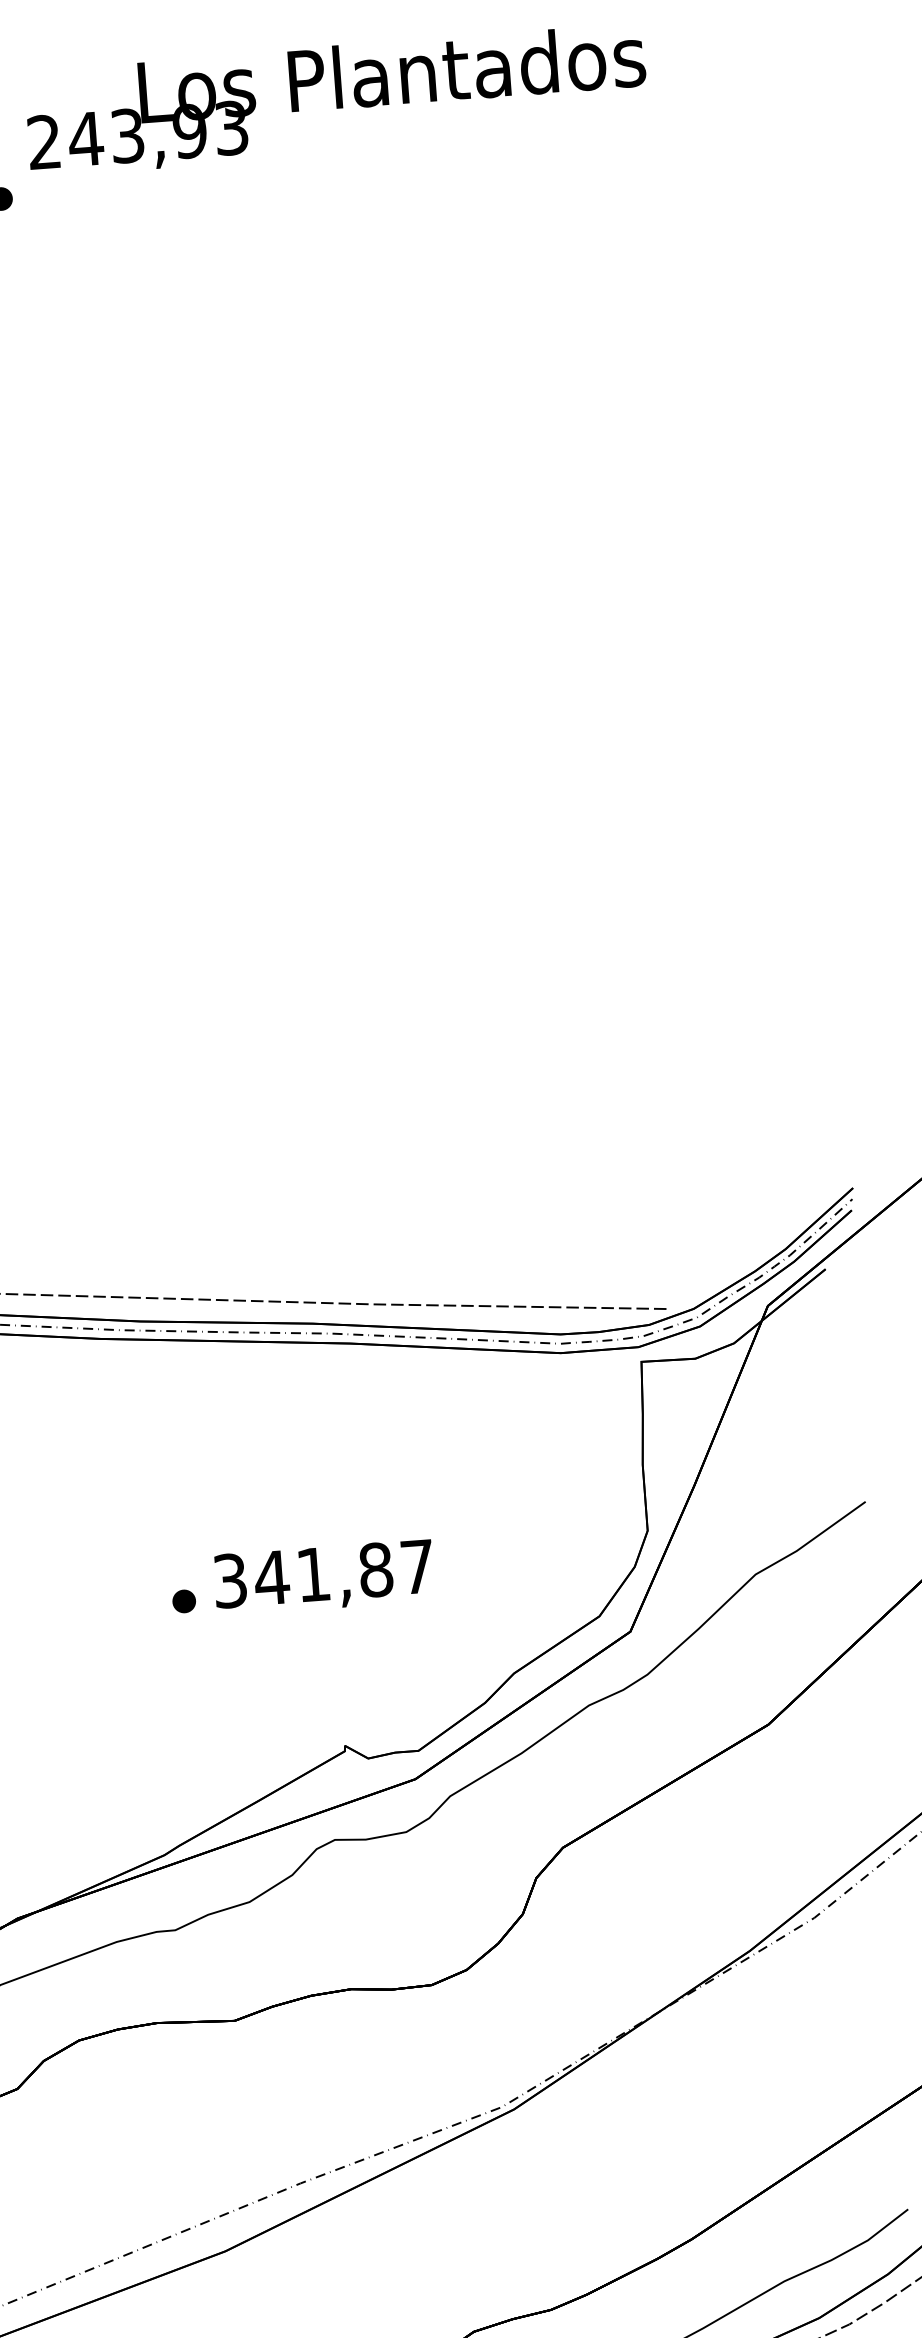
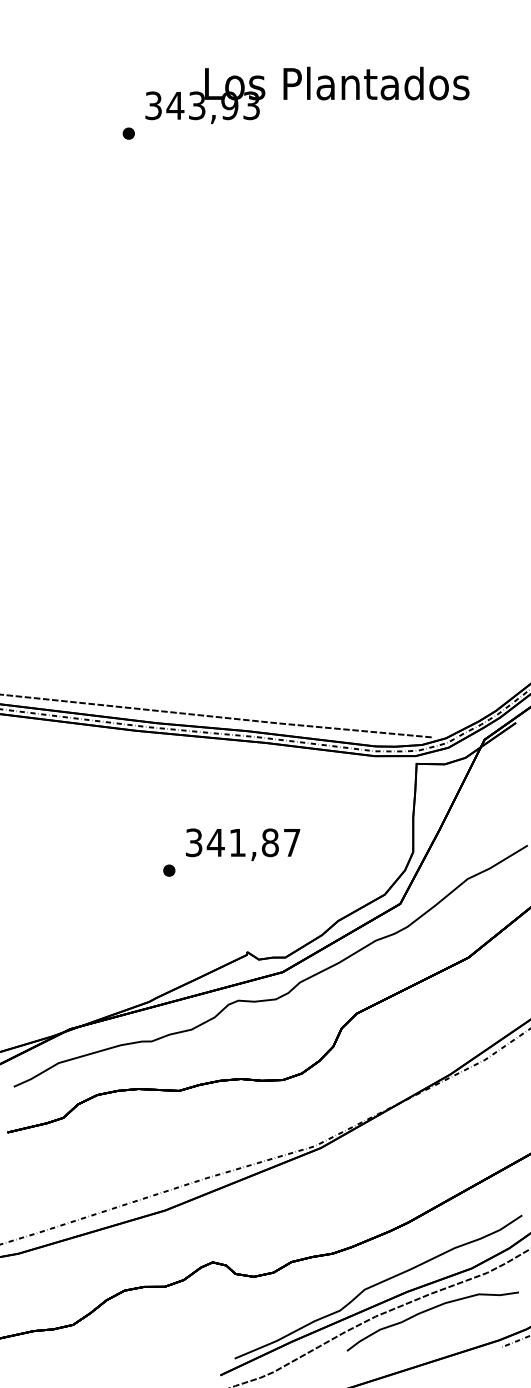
text: (44, 141) -> (153, 105), 243,93 -> 343,93
text: (324, 1577) -> (243, 844), moved

